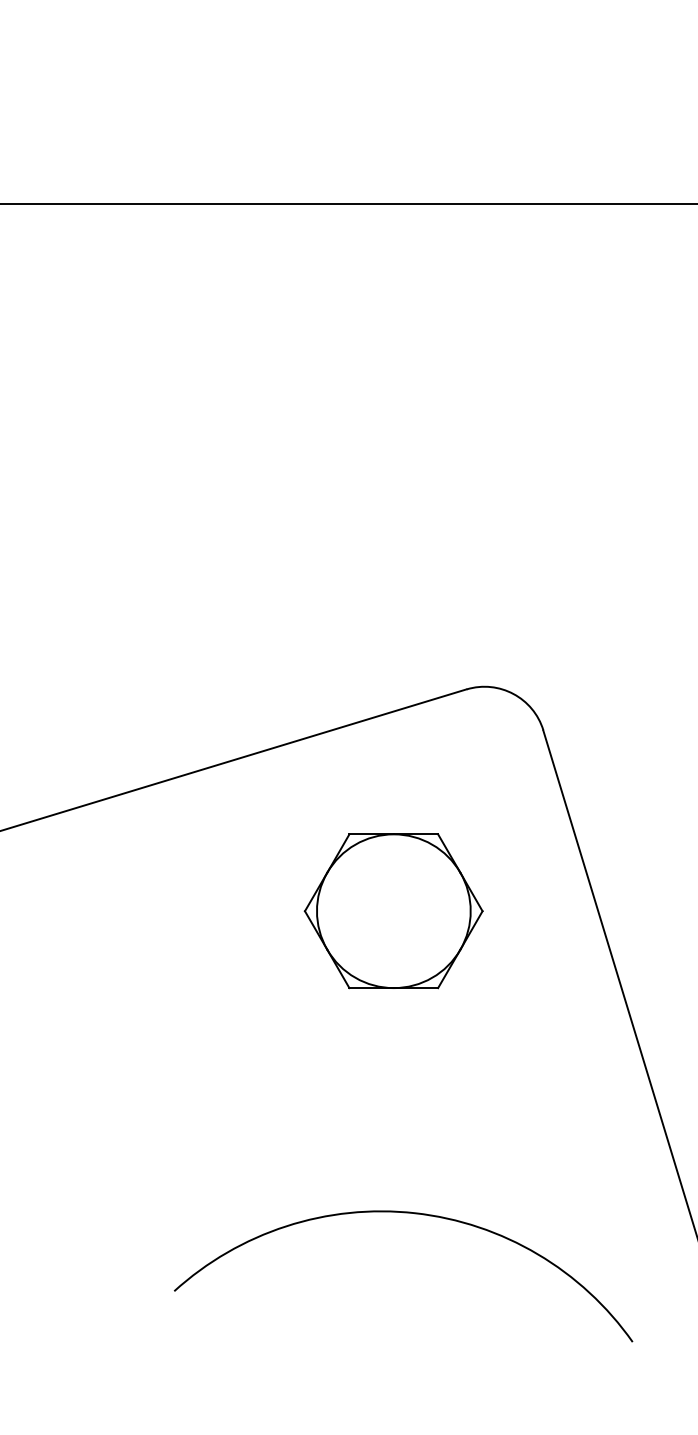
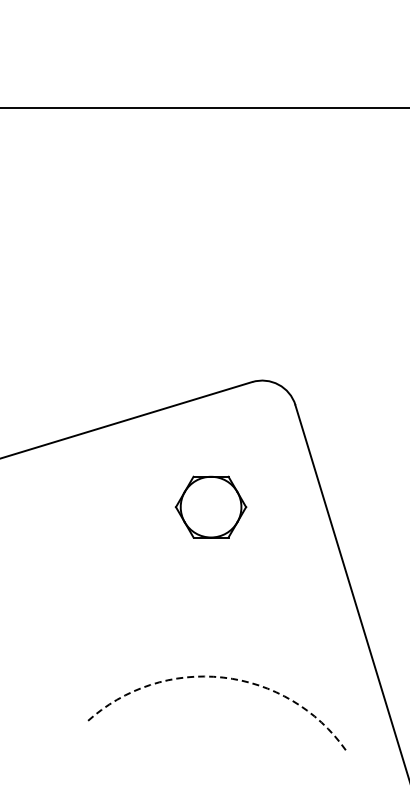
part: (392, 909) -> (210, 506), size x0.7
arc: (415, 1213) -> (223, 677), solid -> dashed

